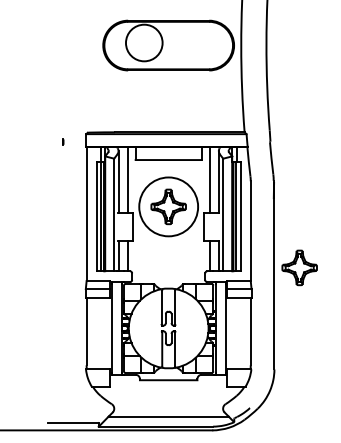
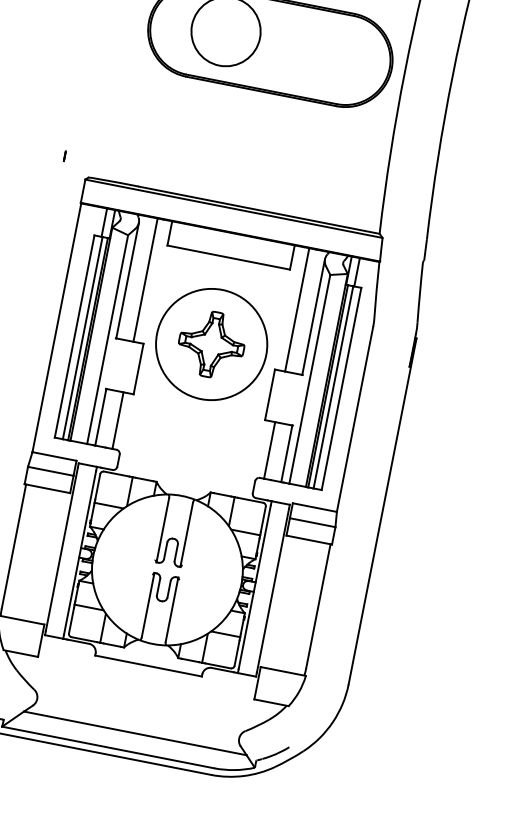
part: (63, 141) -> (65, 155), moved
part: (299, 267) -> (432, 504), removed

